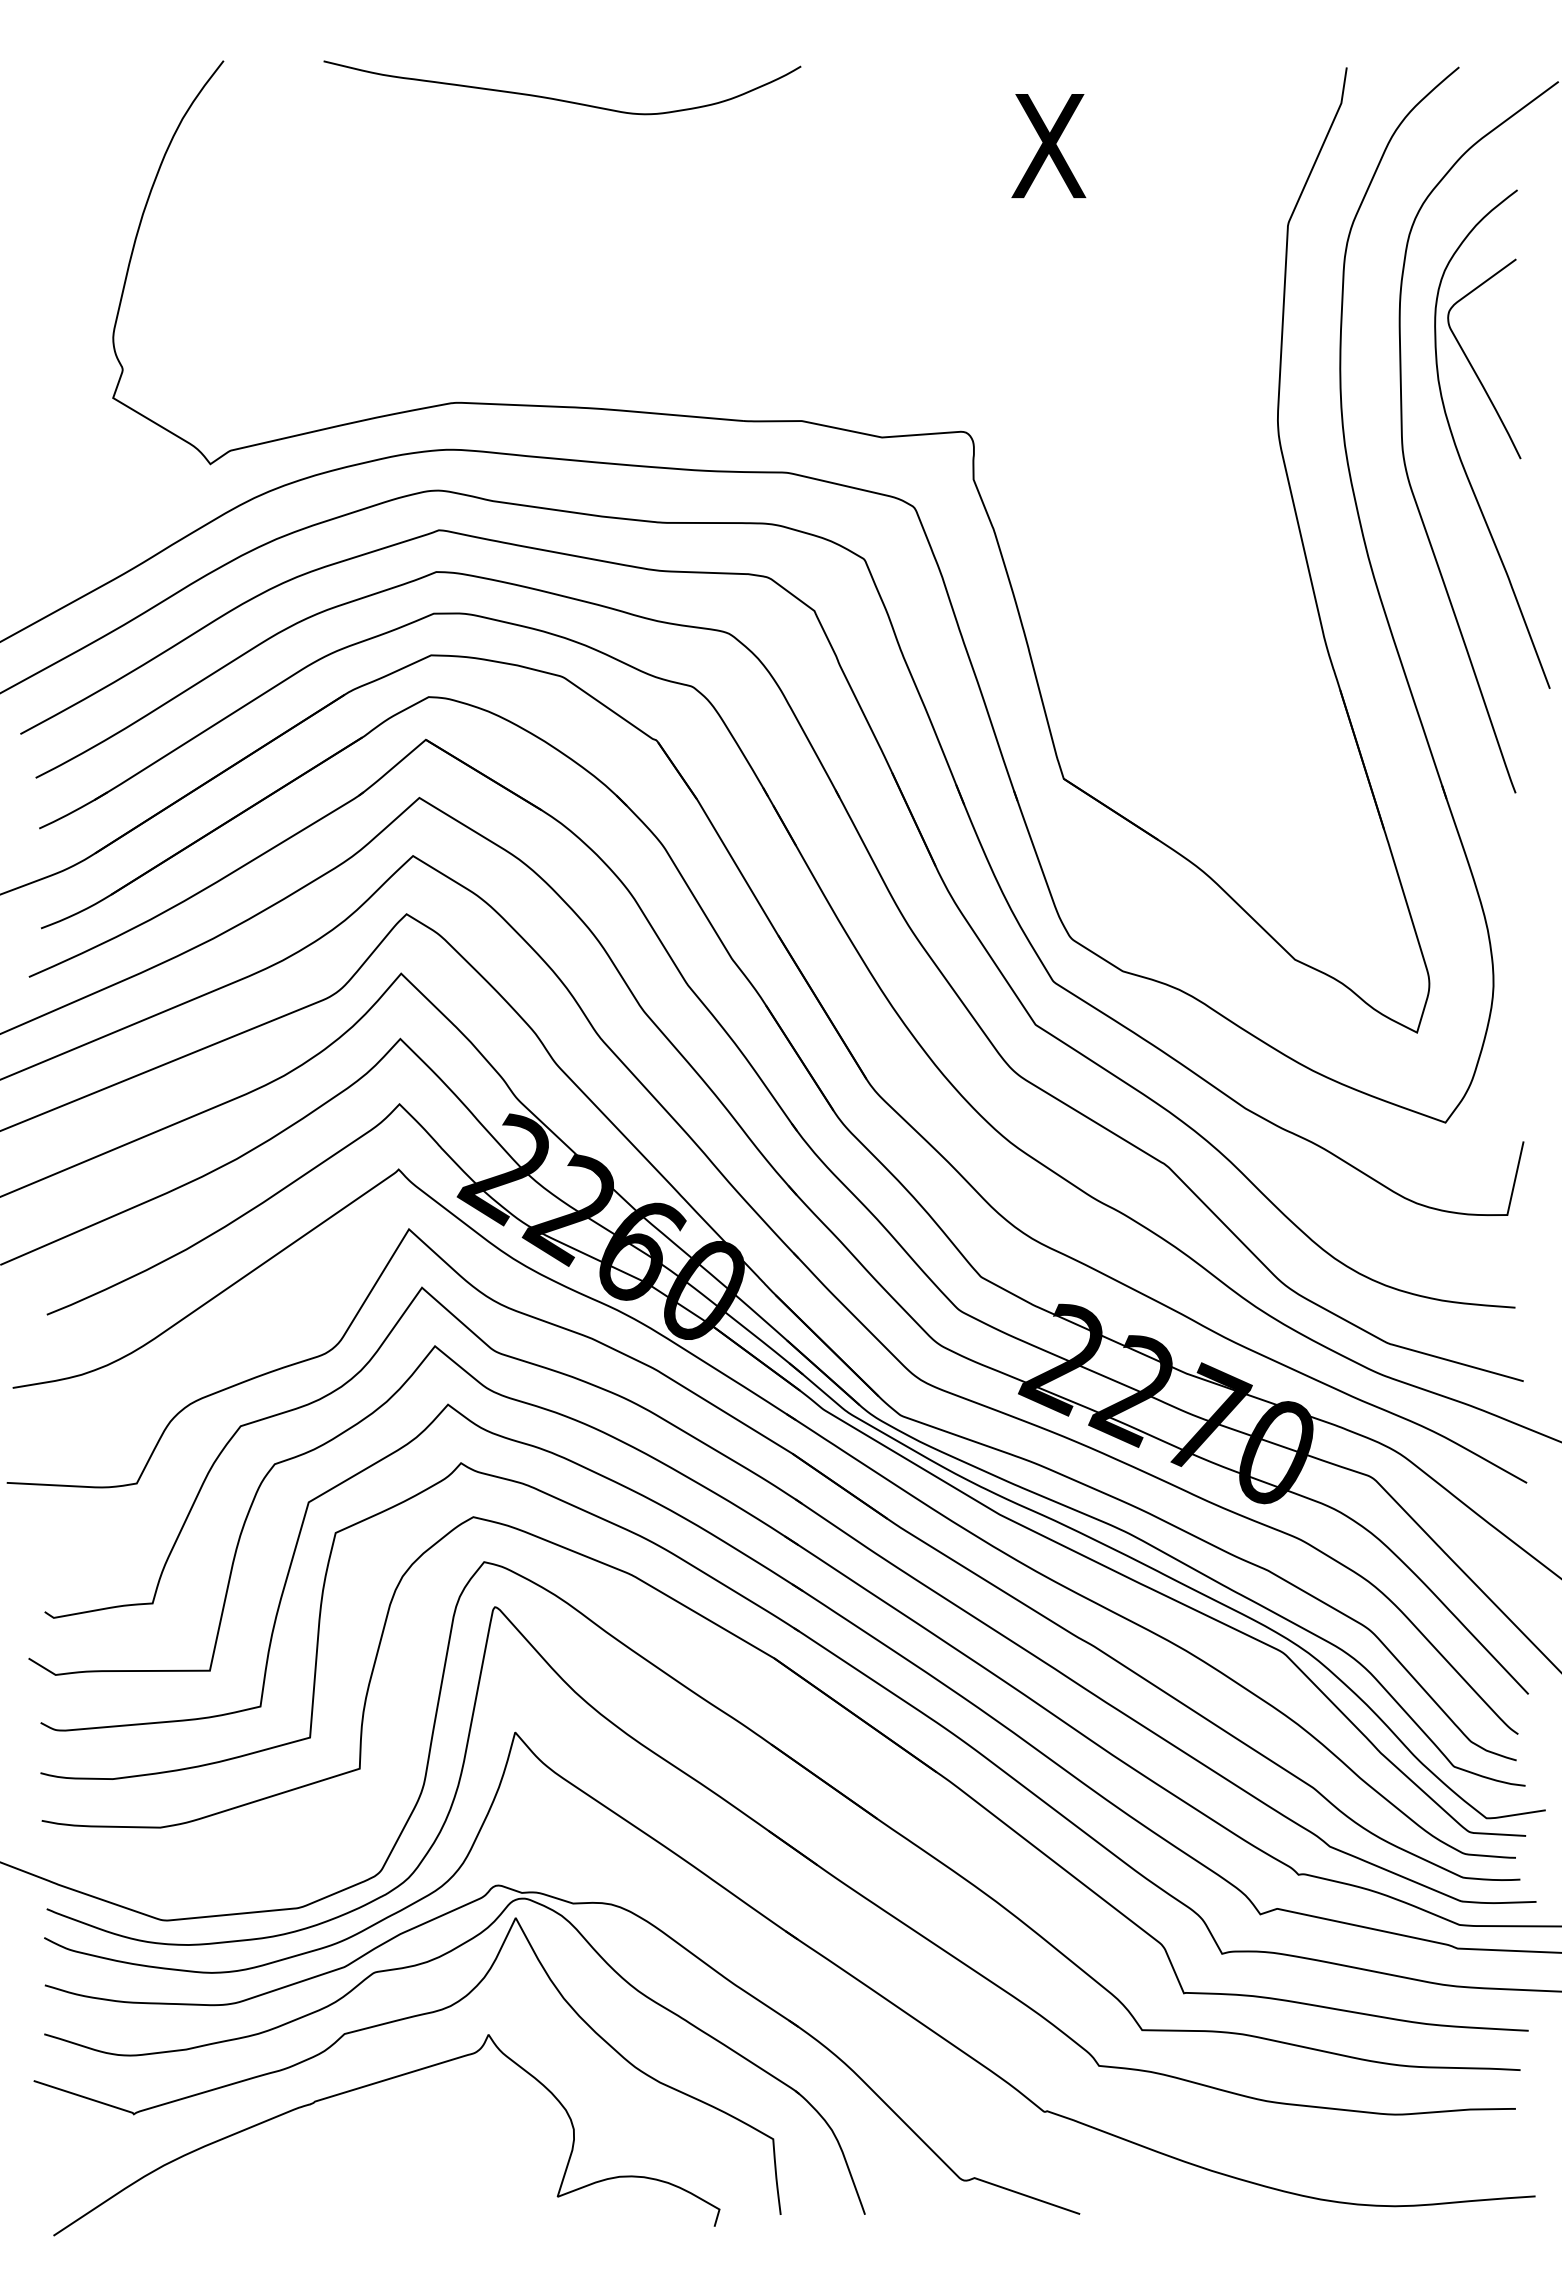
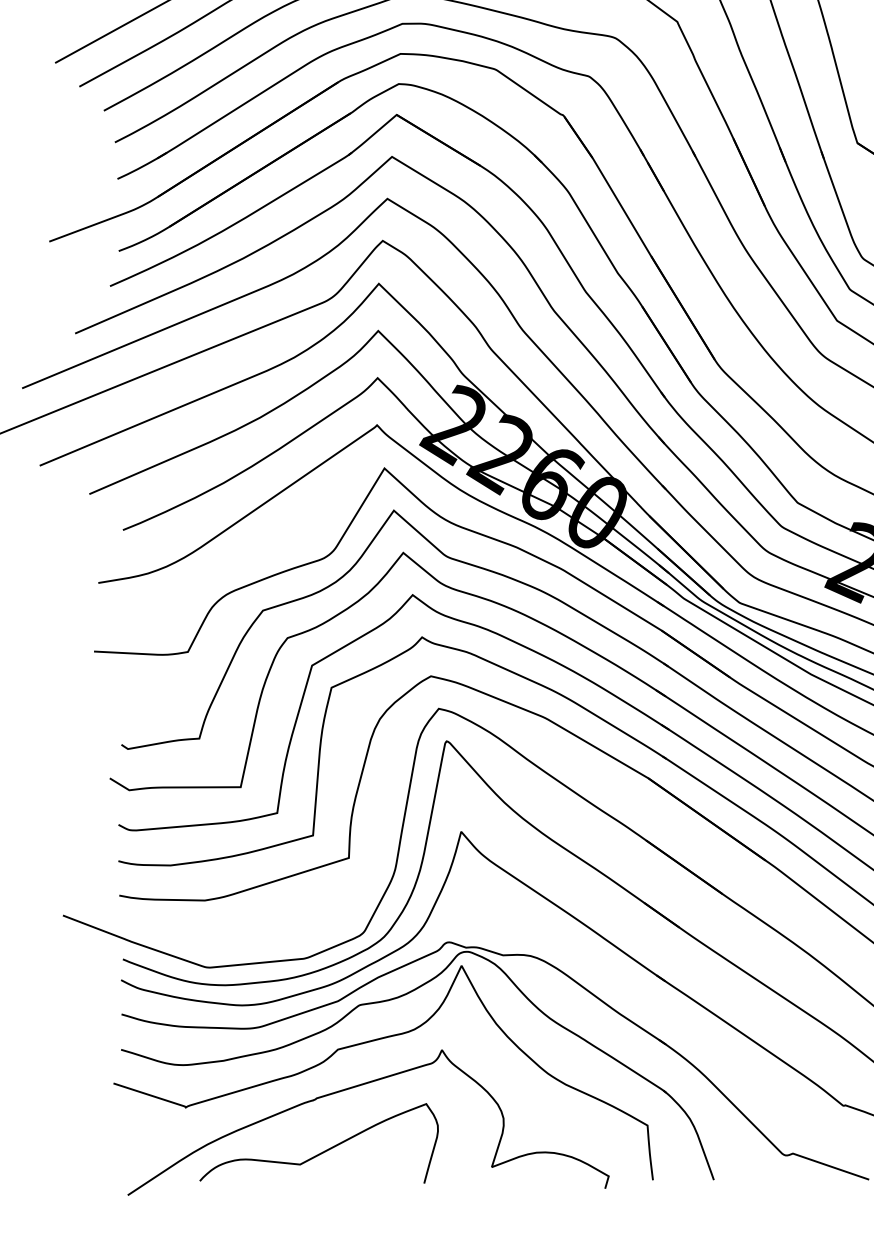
curve: (323, 2175) -> (322, 1151), added

